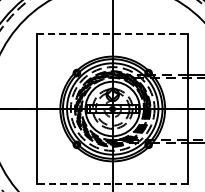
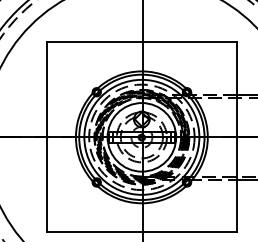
line: (113, 33) -> (142, 42), dashed -> solid
line: (112, 184) -> (141, 232), dashed -> solid

